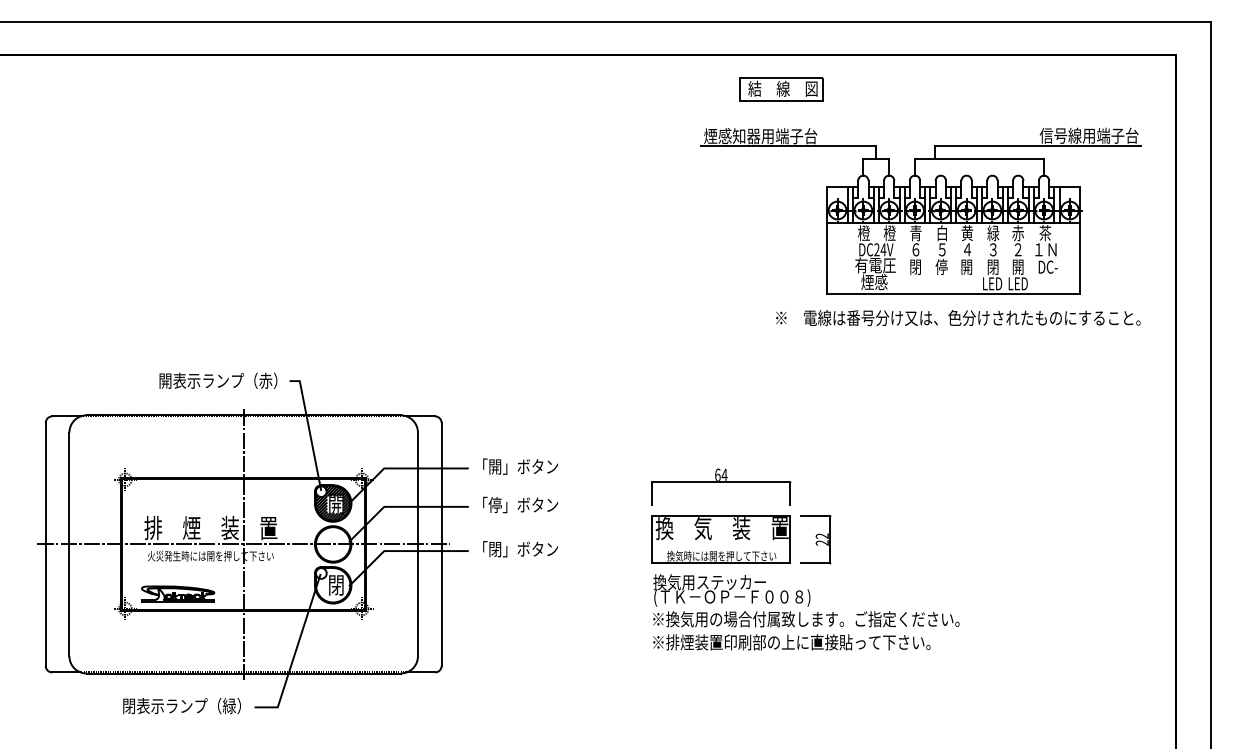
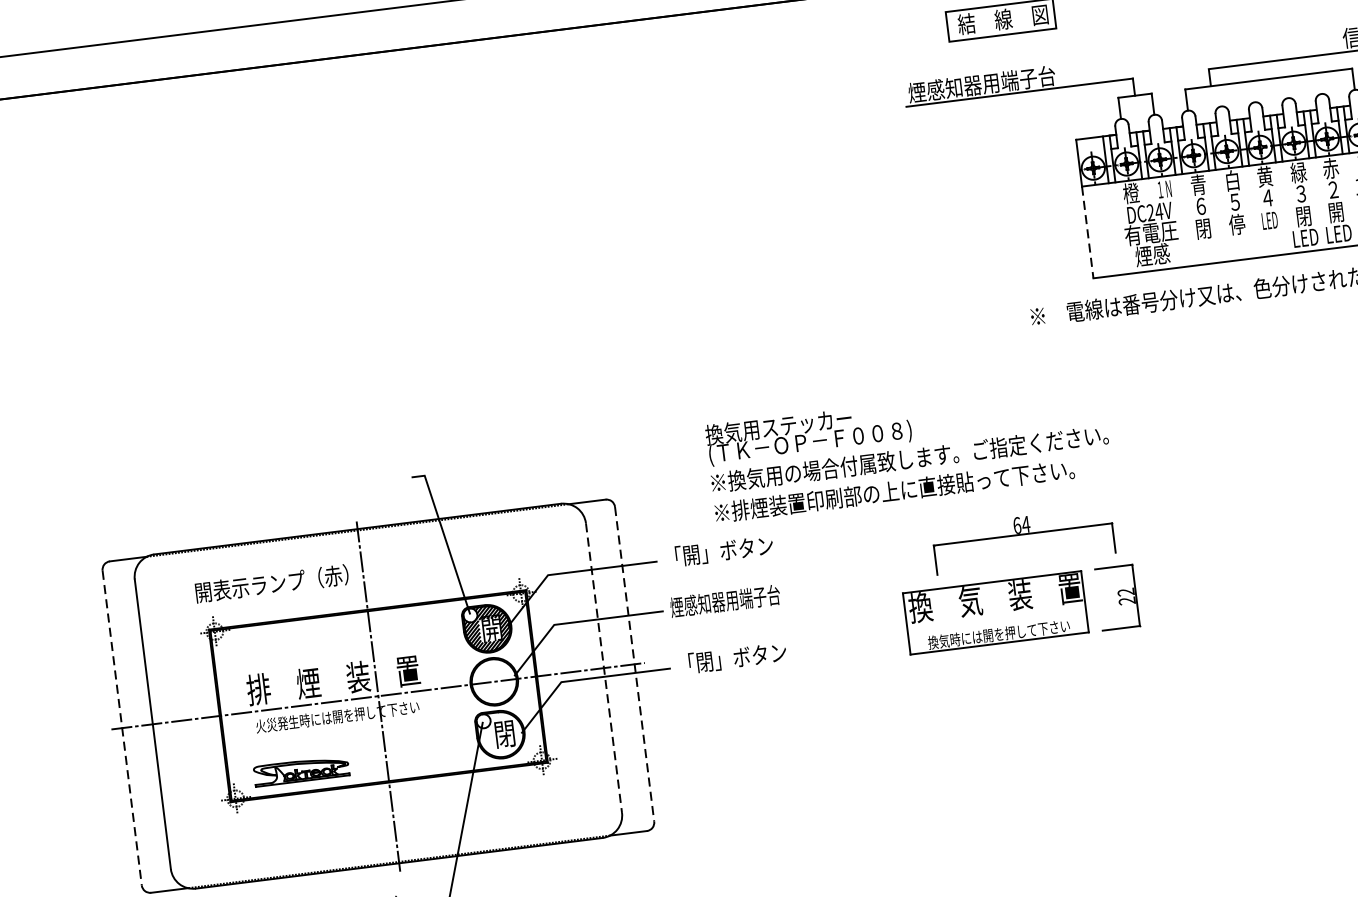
text: (889, 233) -> (1164, 189), 橙 -> １Ｎ
line: (827, 259) -> (1088, 233), solid -> dashed
text: (966, 266) -> (1269, 219), 開 -> LED
text: (218, 380) -> (272, 583), moved
part: (721, 486) -> (1023, 539), moved
text: (516, 504) -> (725, 600), 「停」ボタン -> 煙感知器用端子台
line: (45, 544) -> (121, 728), solid -> dashed
line: (417, 544) -> (603, 668), solid -> dashed
line: (441, 544) -> (634, 664), solid -> dashed
text: (806, 612) -> (908, 450), moved

